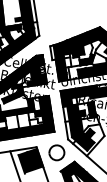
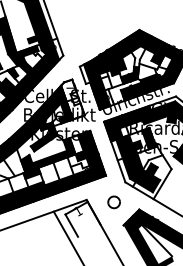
fill: (40, 69) -> (72, 99), removed
part: (56, 152) -> (113, 202), size x0.6
fill: (30, 160) -> (82, 218), removed

